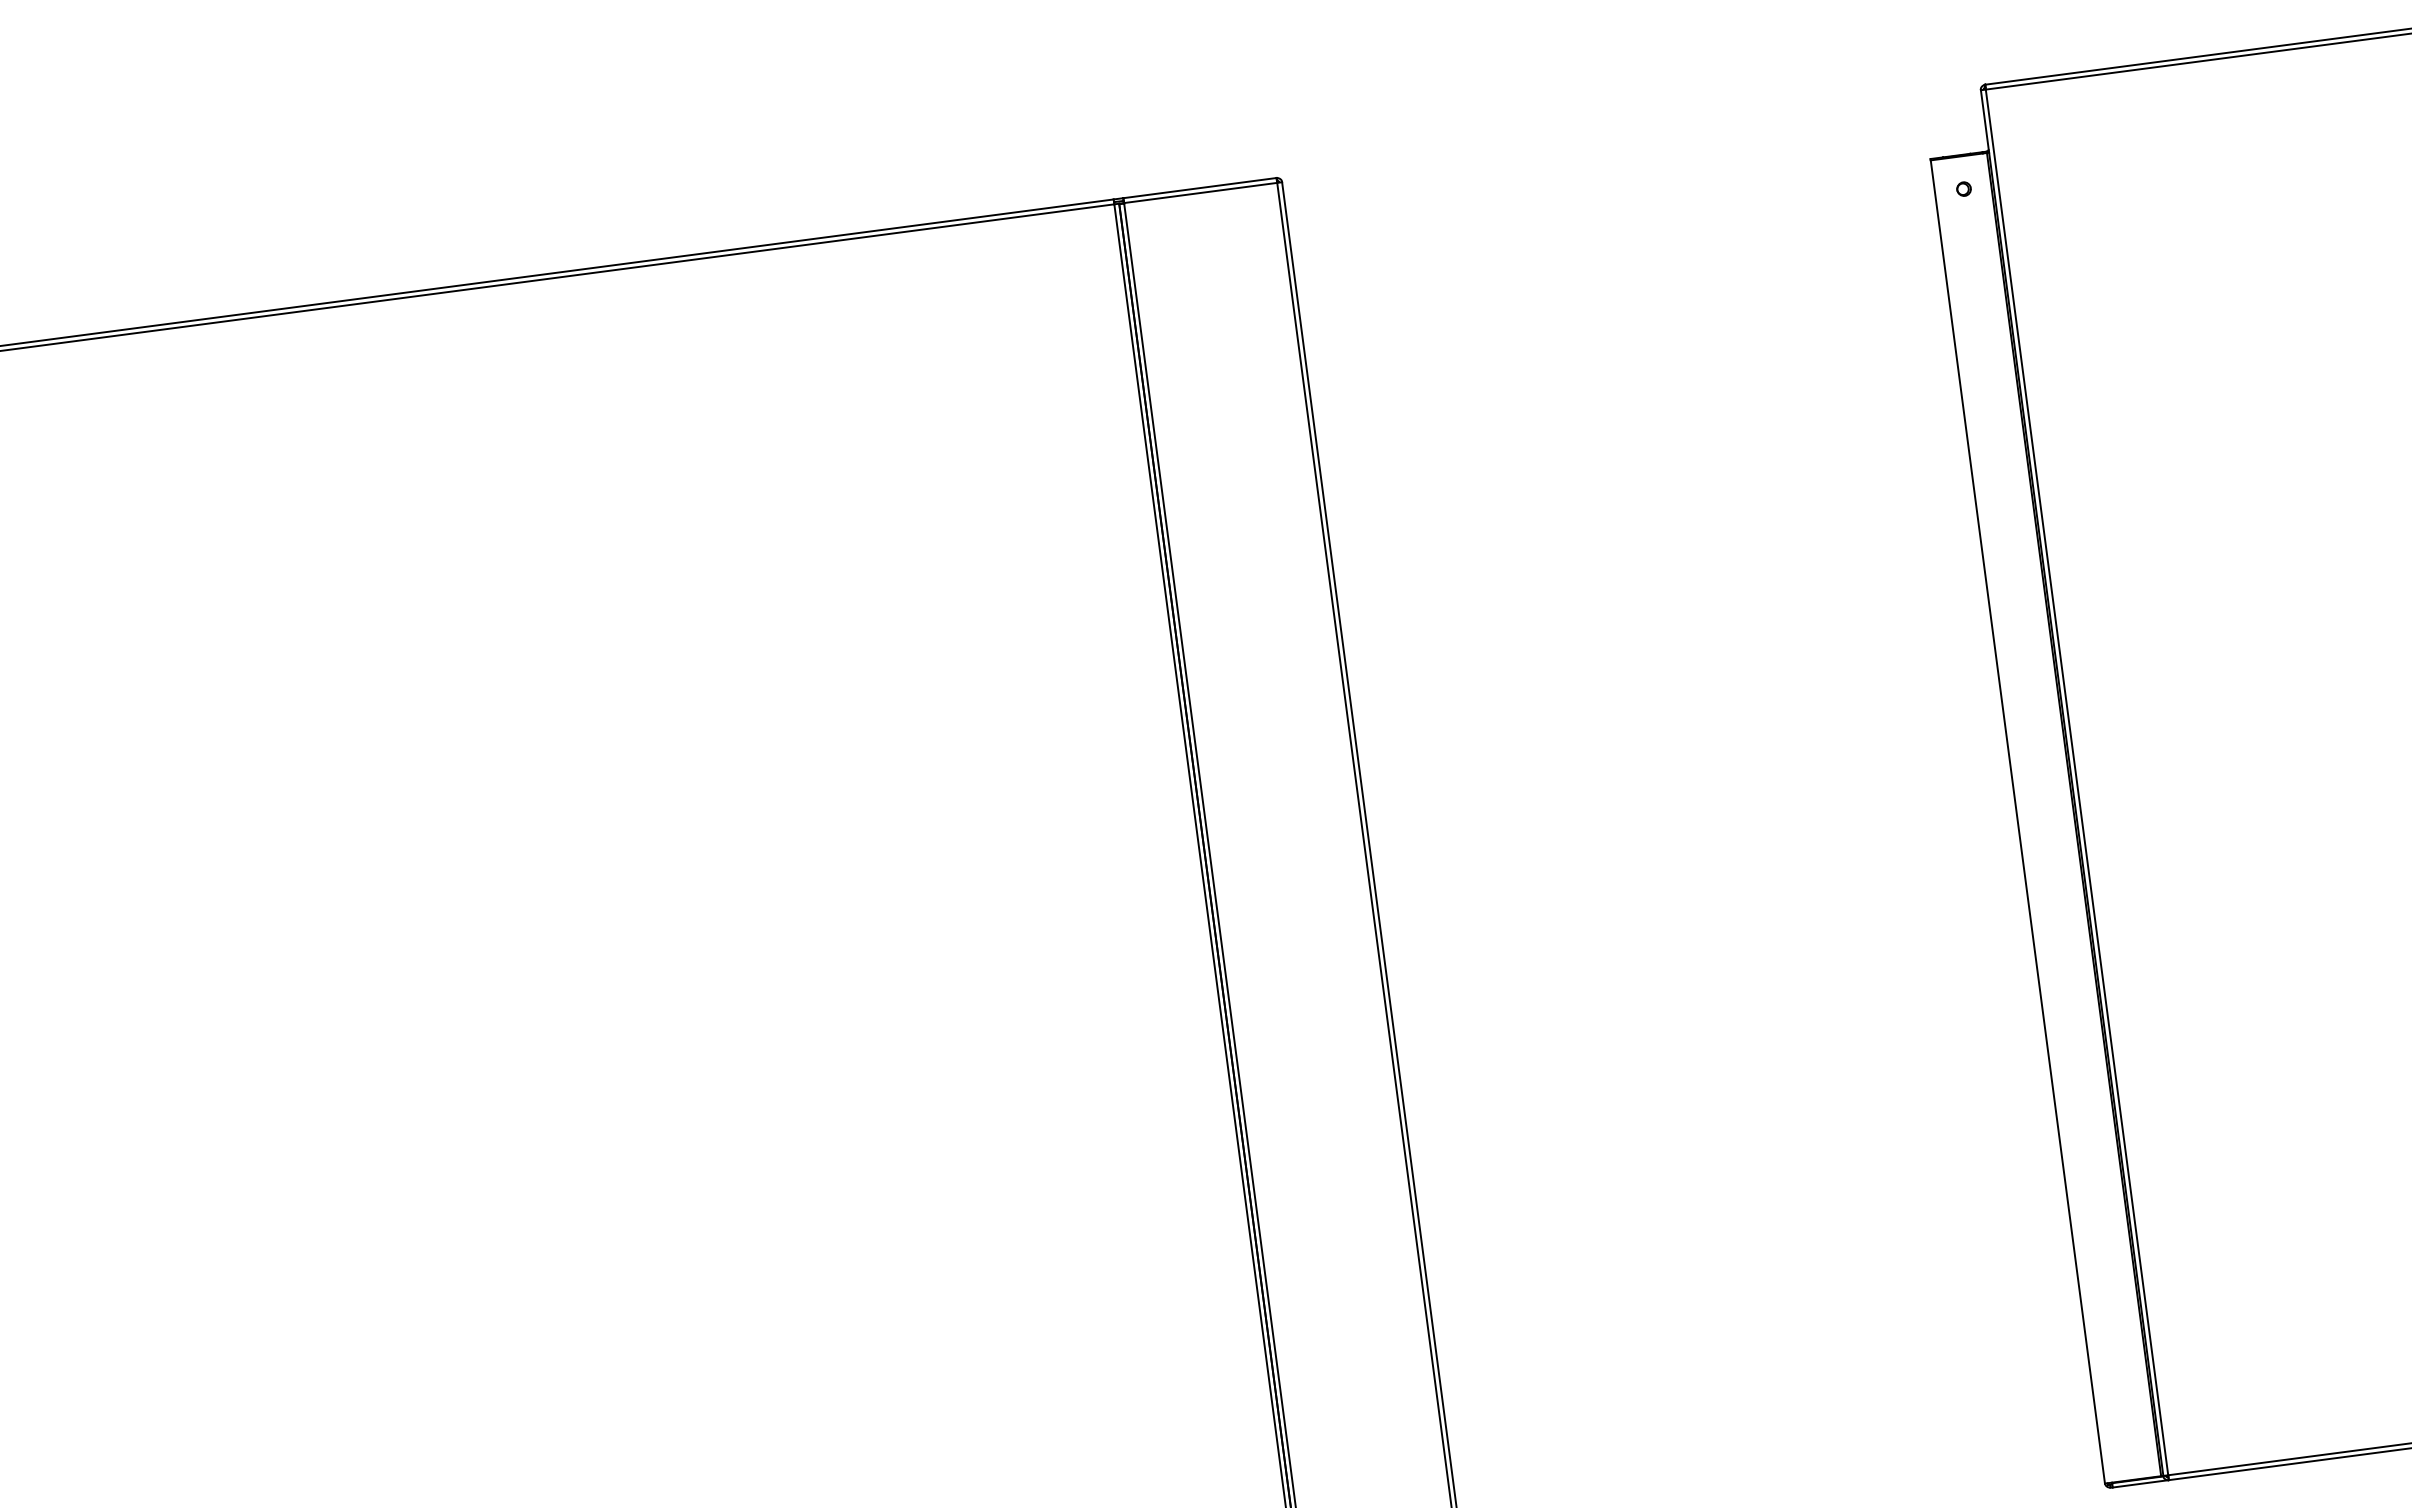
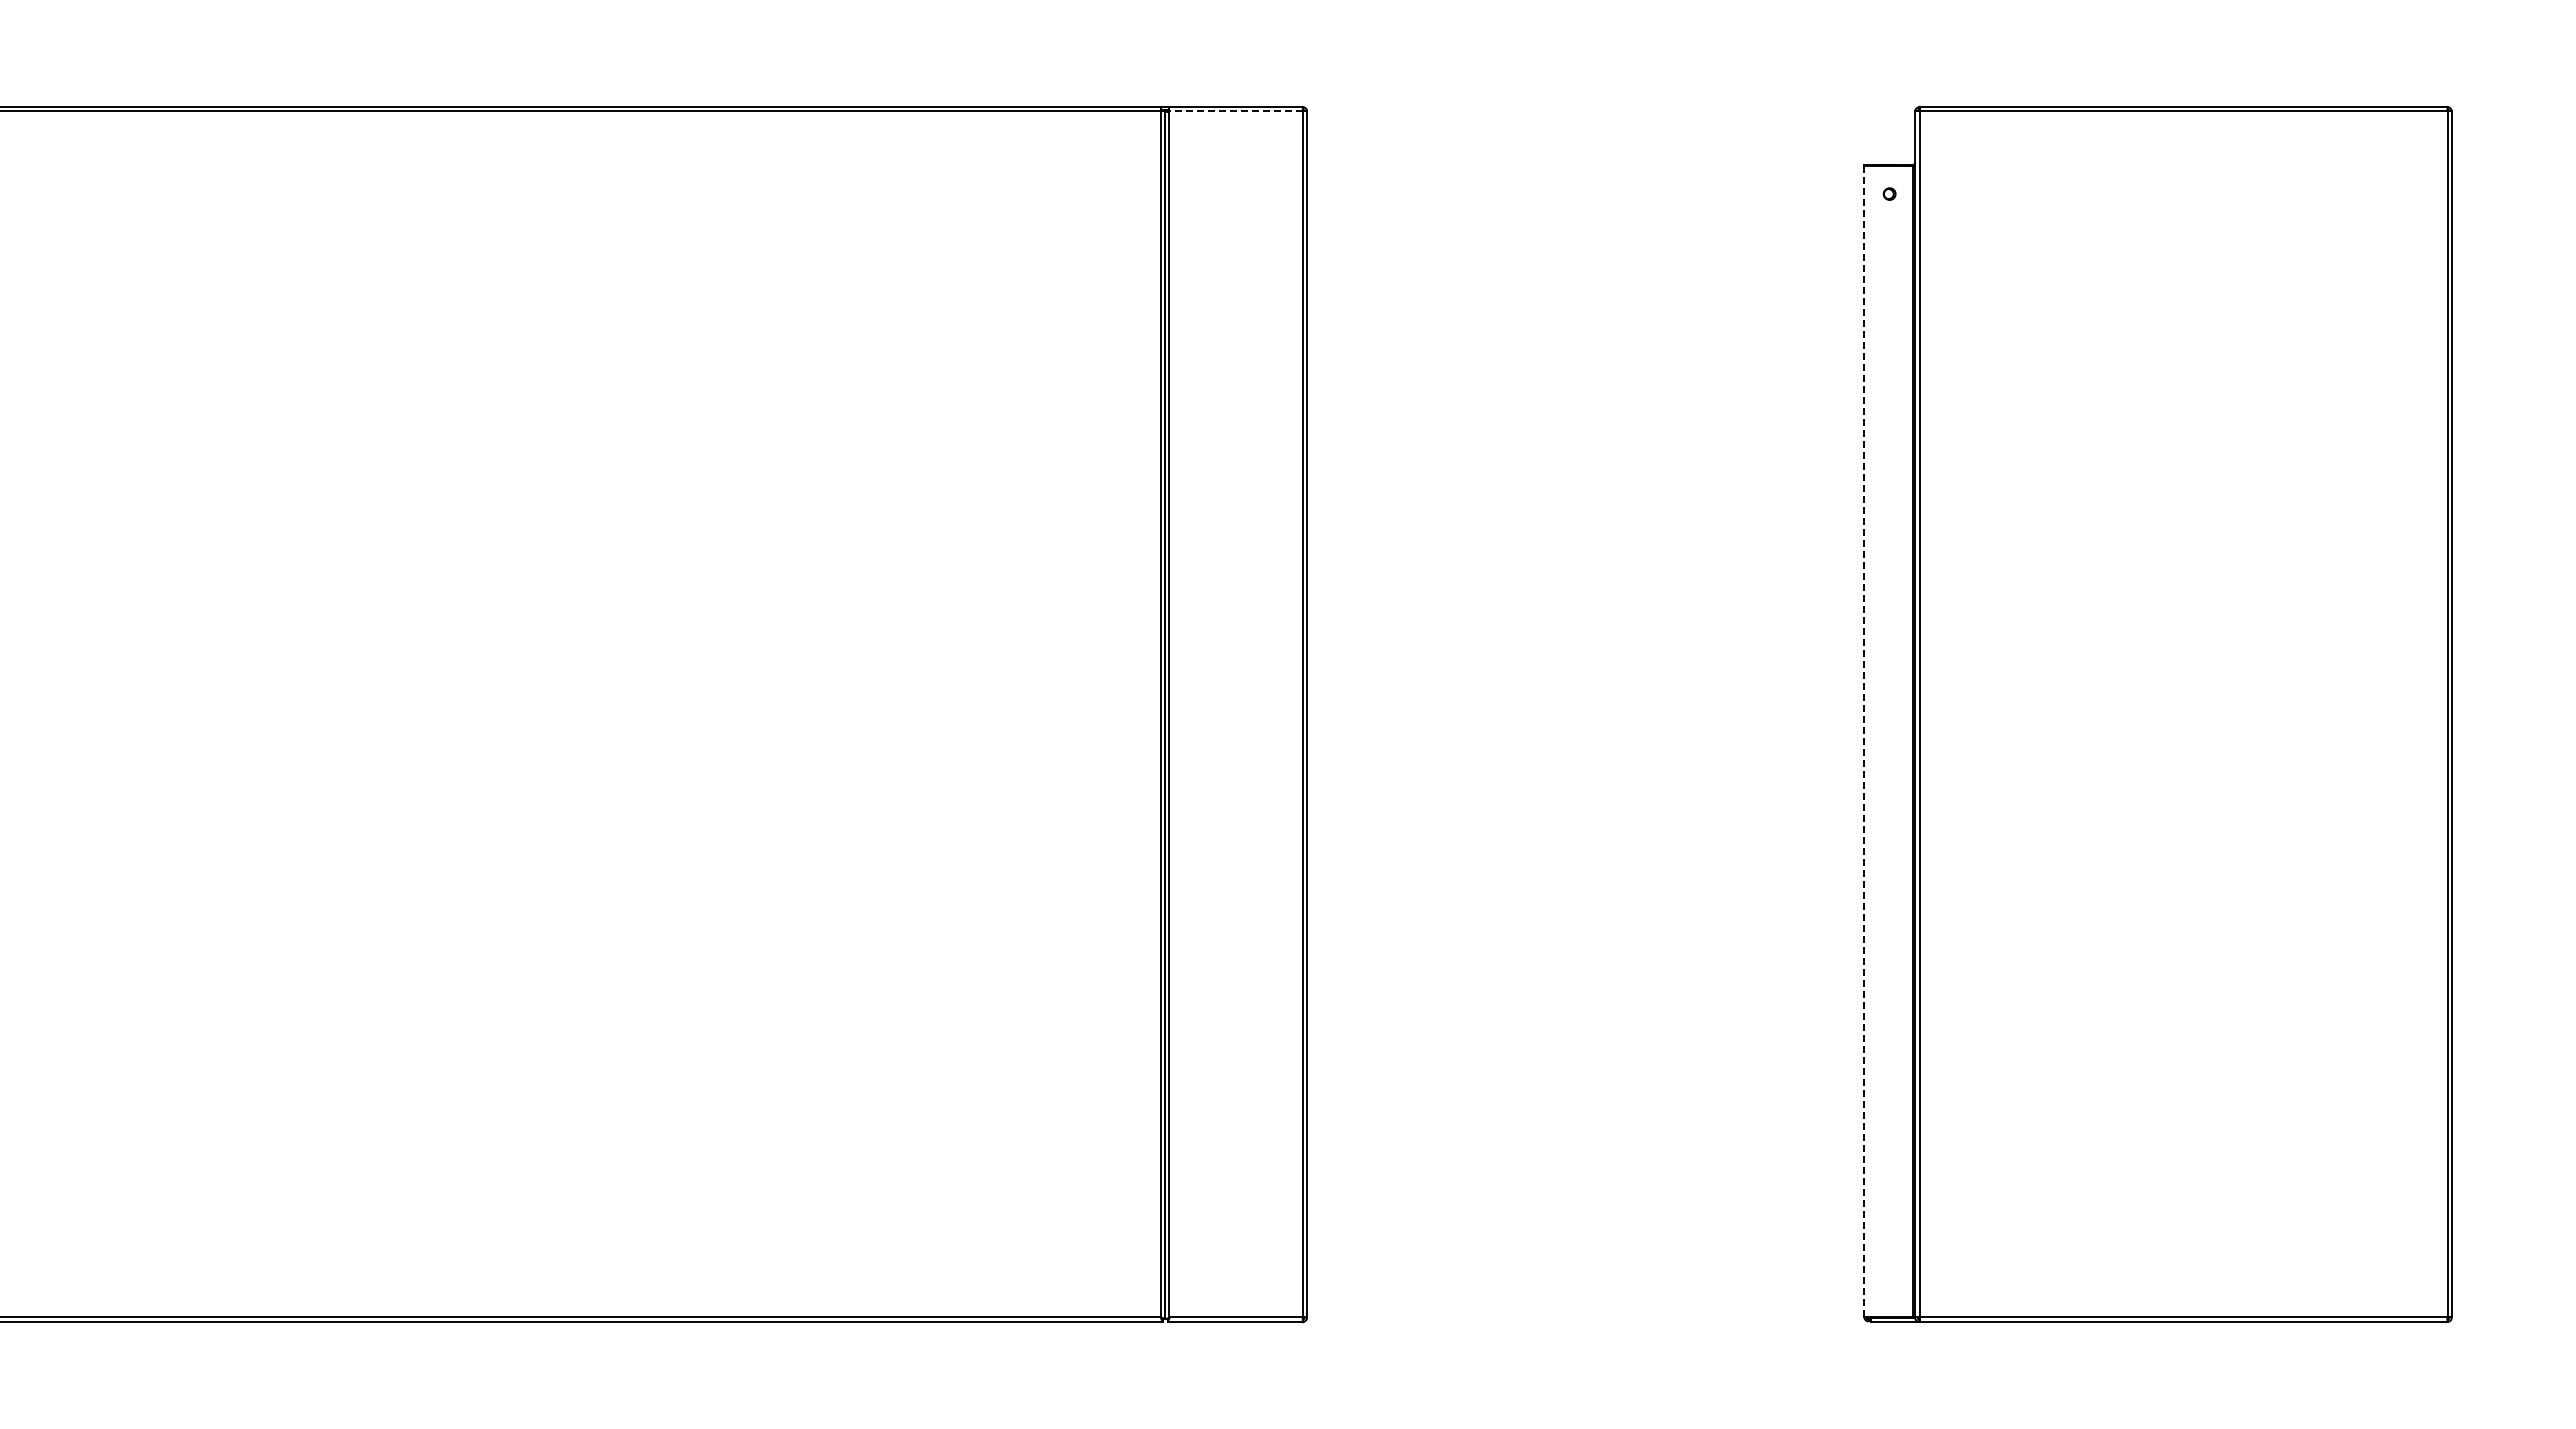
line: (1201, 193) -> (1236, 111), solid -> dashed
line: (2017, 821) -> (1864, 741), solid -> dashed

